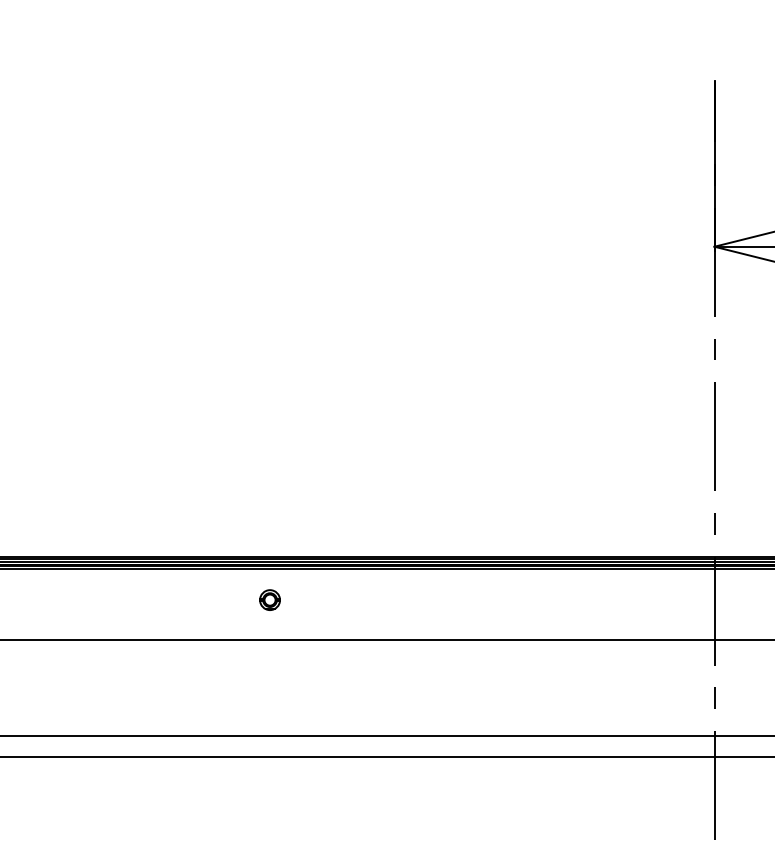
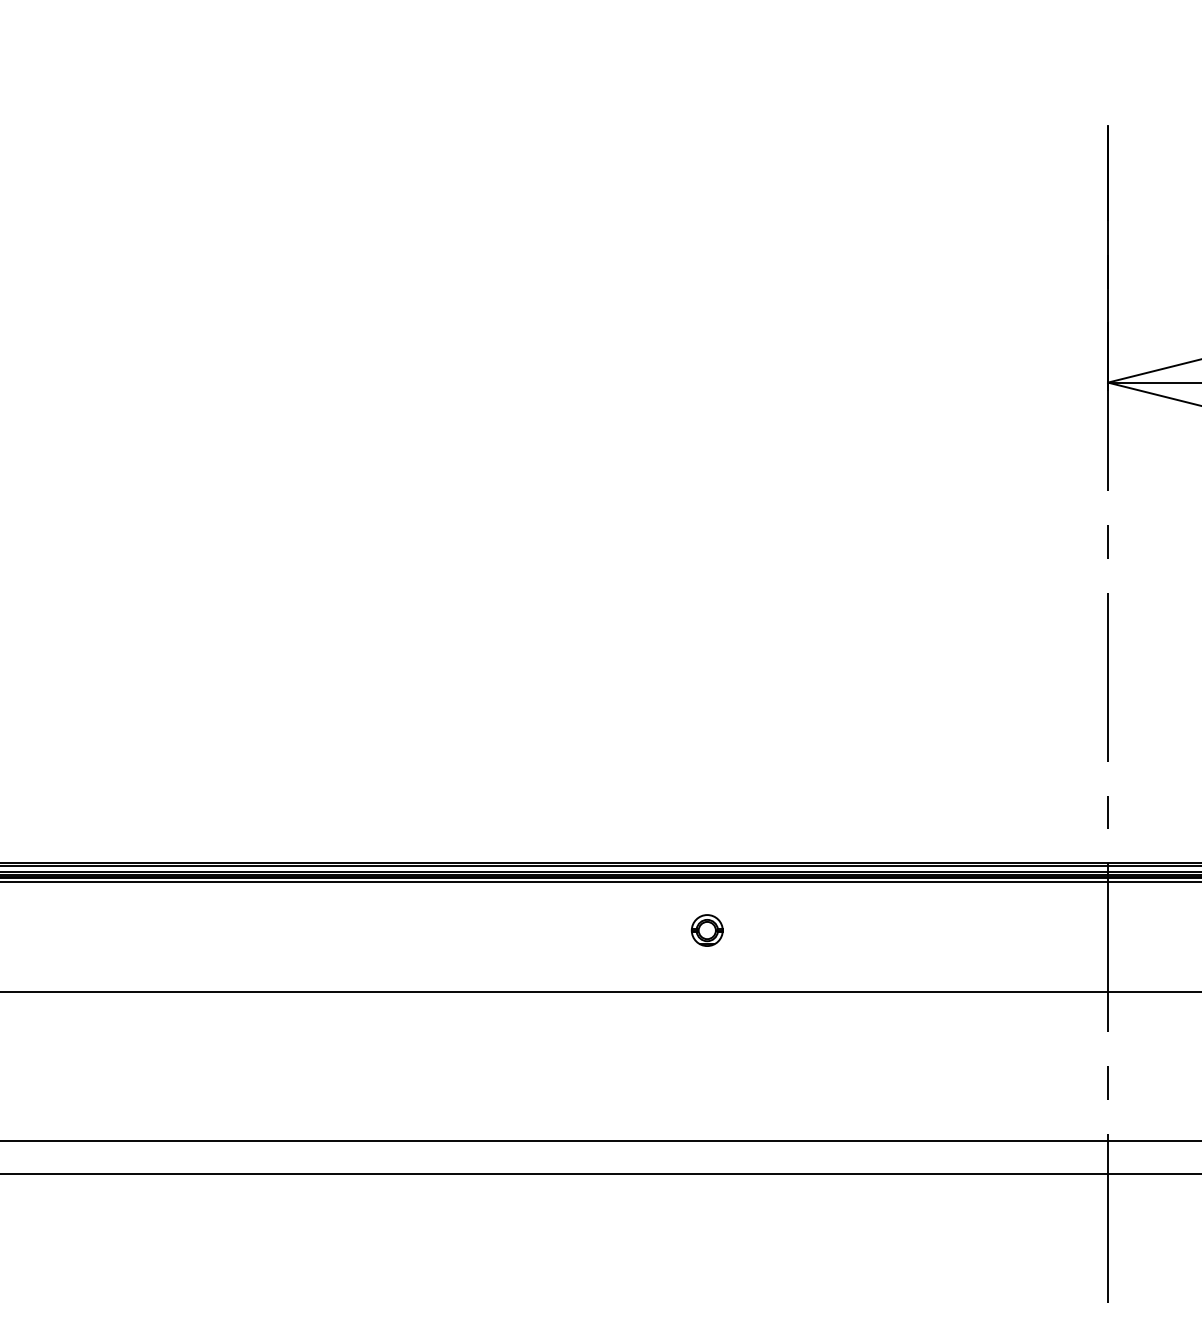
part: (269, 599) -> (706, 929), moved

